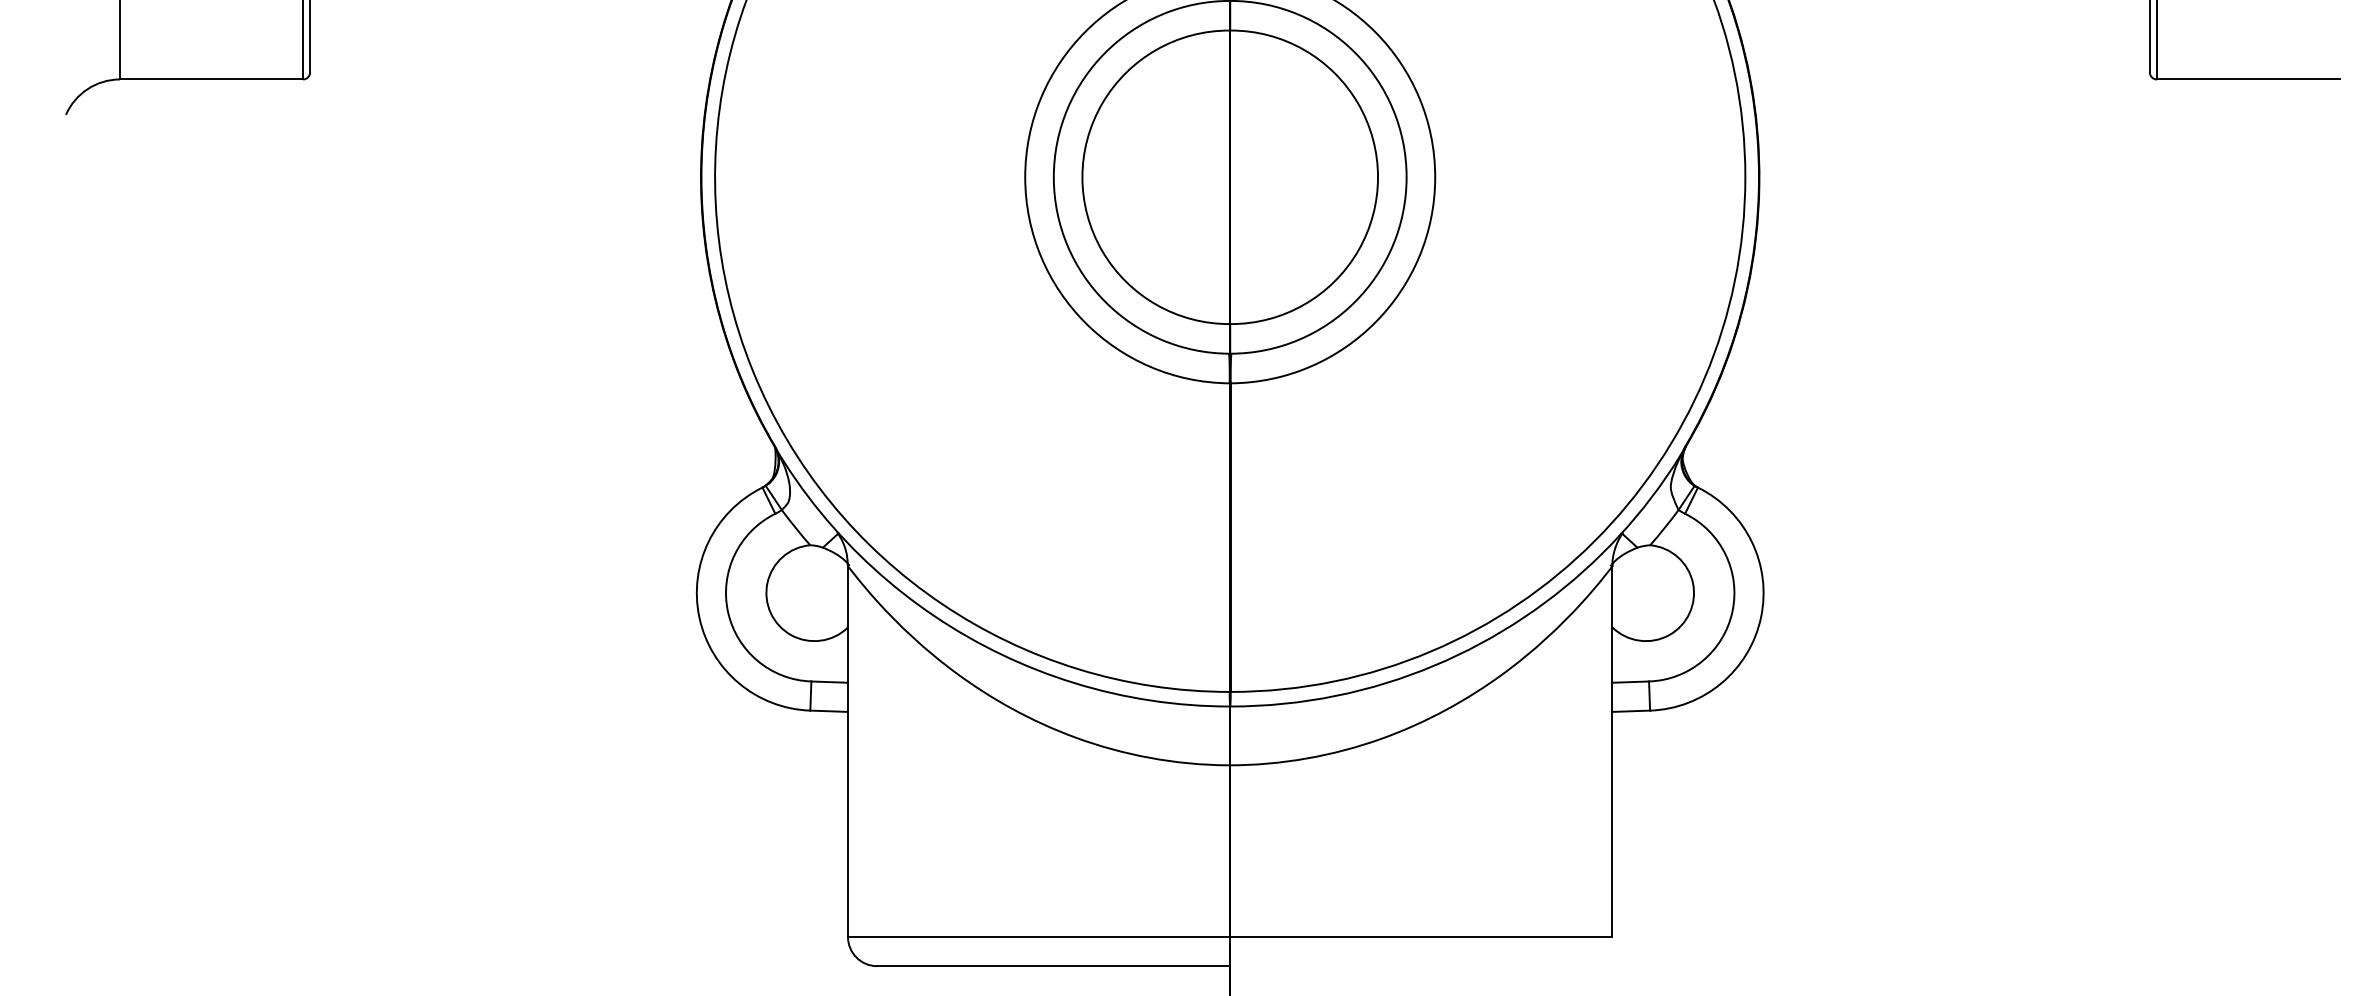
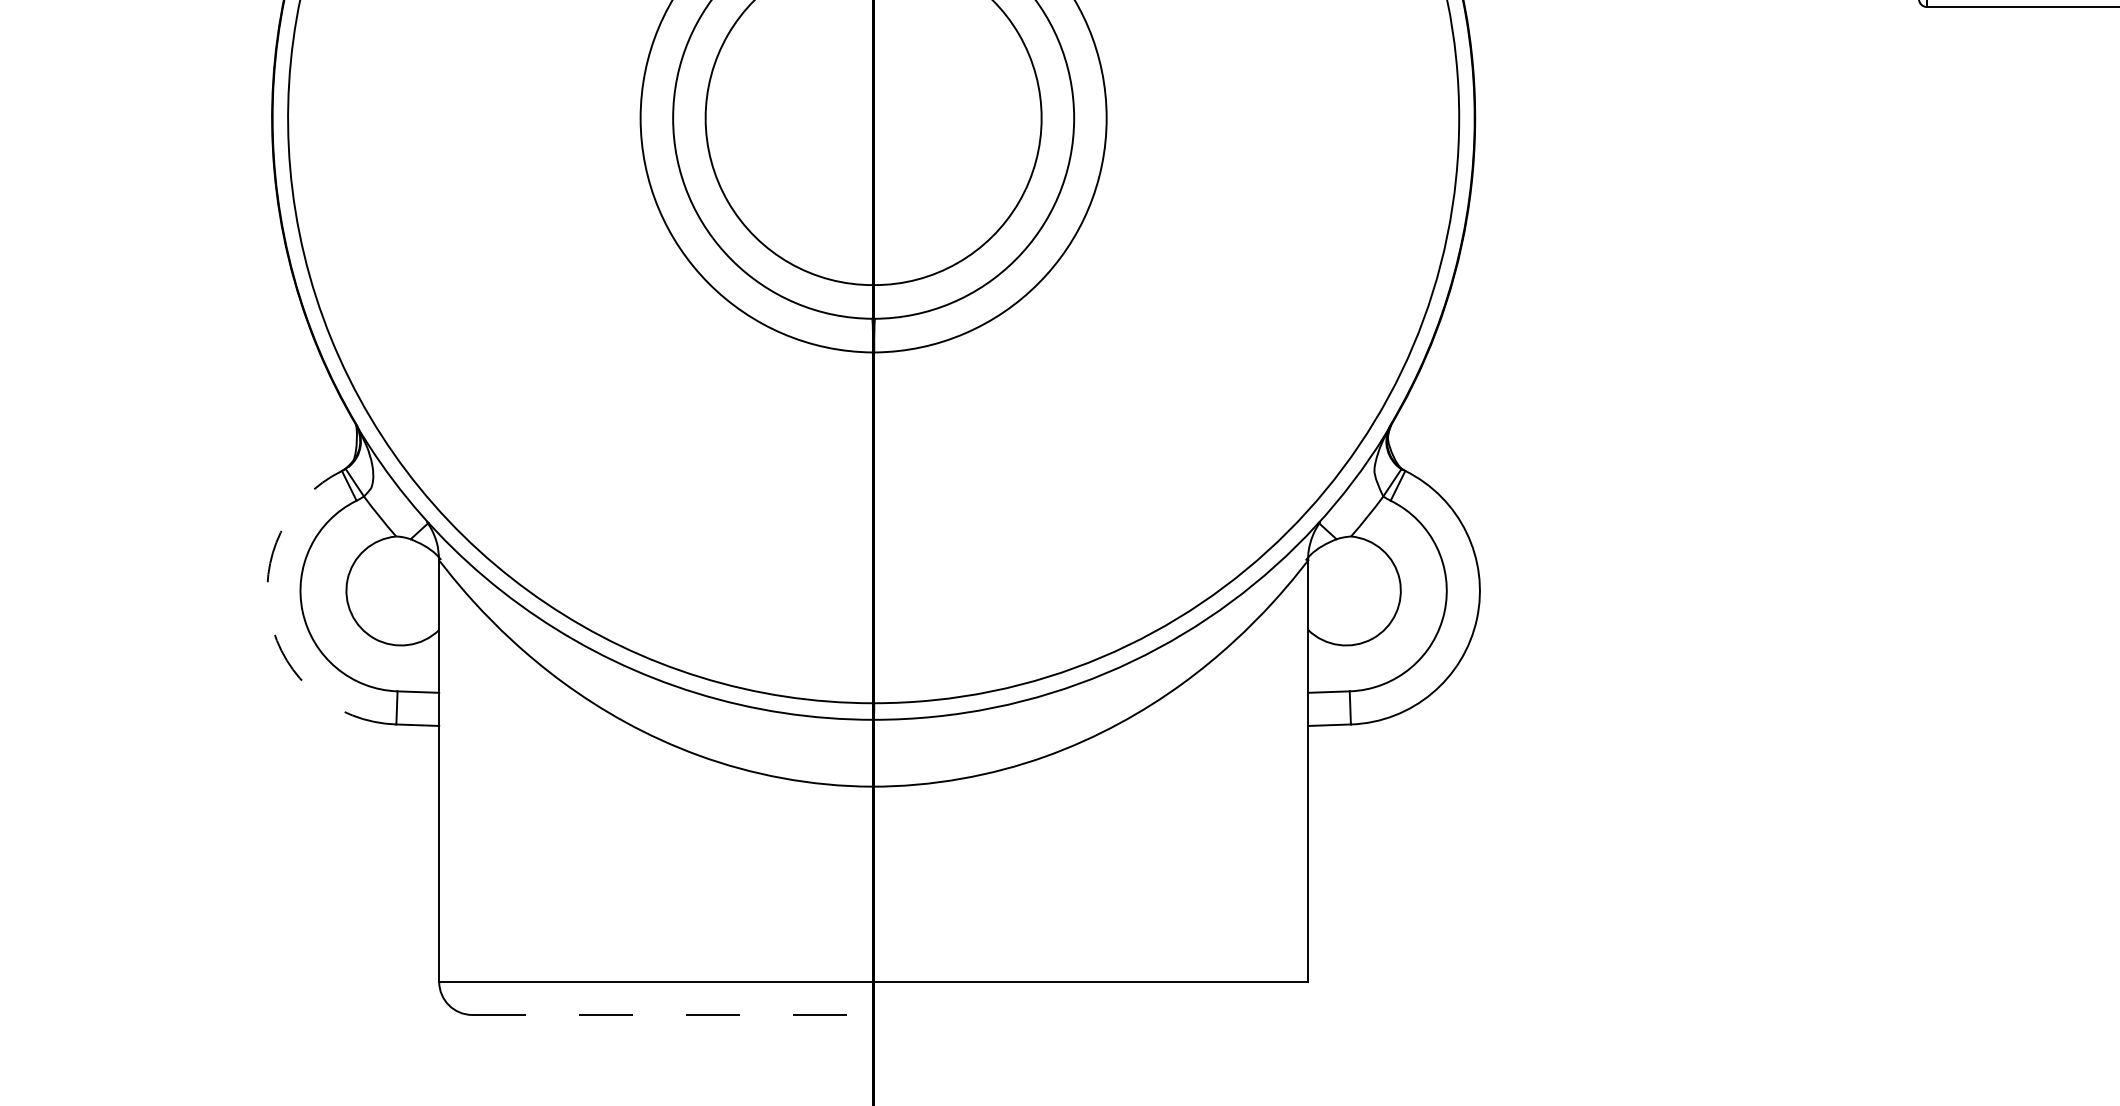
arc: (699, 617) -> (270, 618), solid -> dashed
line: (1053, 966) -> (672, 1015), solid -> dashed

